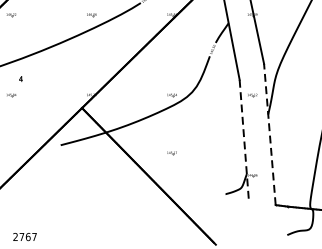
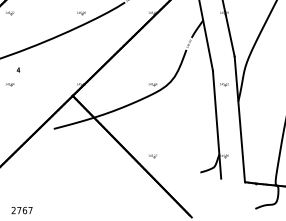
line: (269, 134) -> (239, 119), dashed -> solid
line: (244, 141) -> (217, 125), dashed -> solid
part: (171, 153) -> (152, 156), moved

